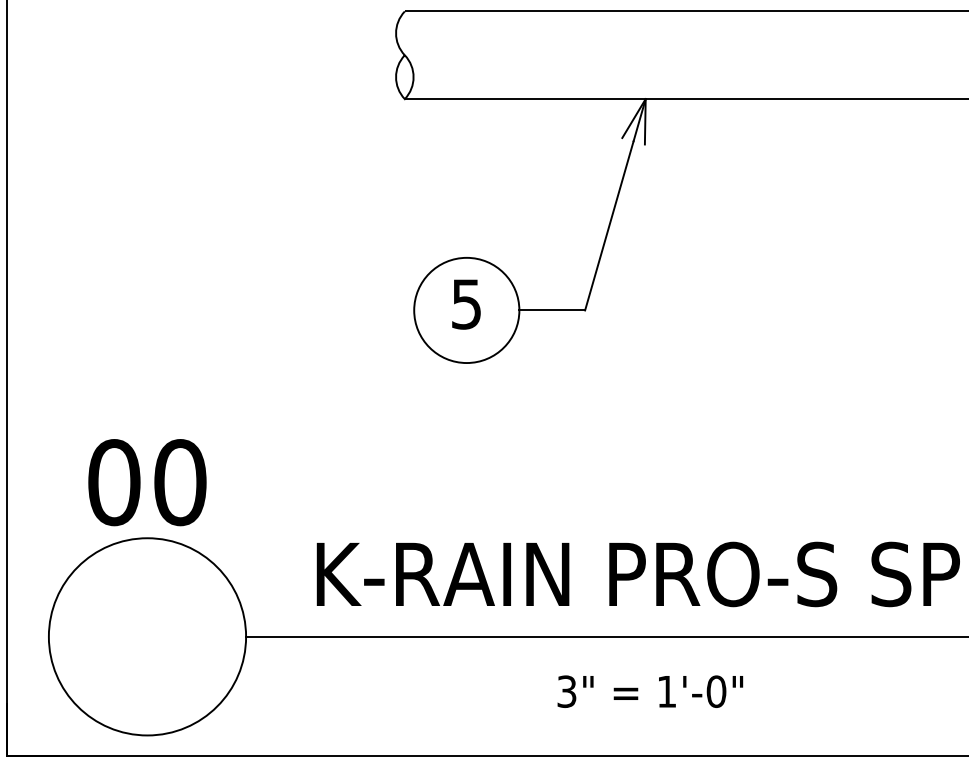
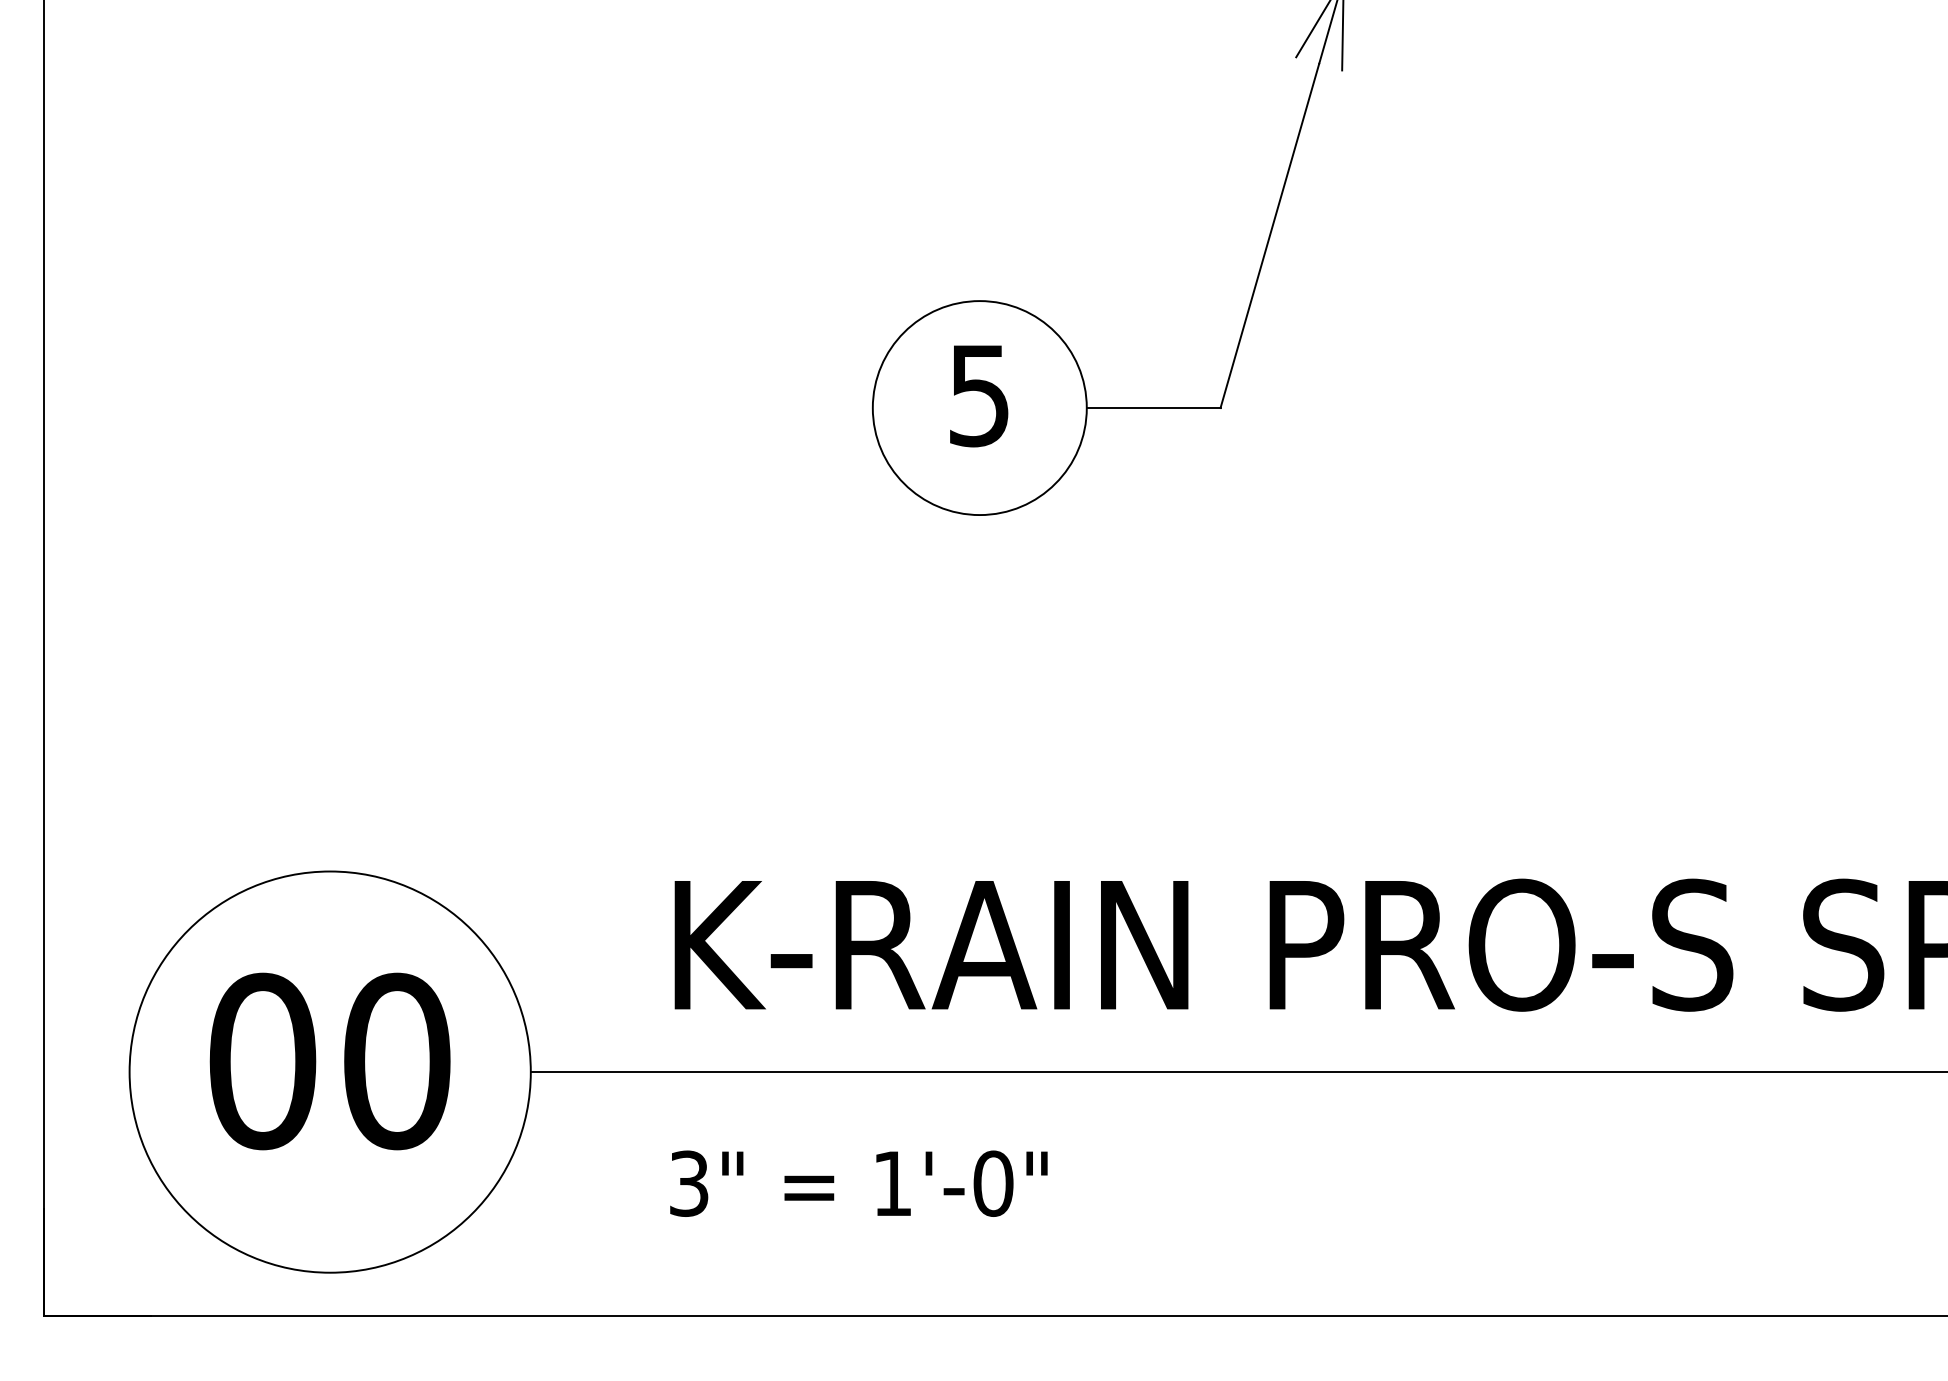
text: (147, 482) -> (330, 1061), moved
text: (650, 691) -> (859, 1183), moved

